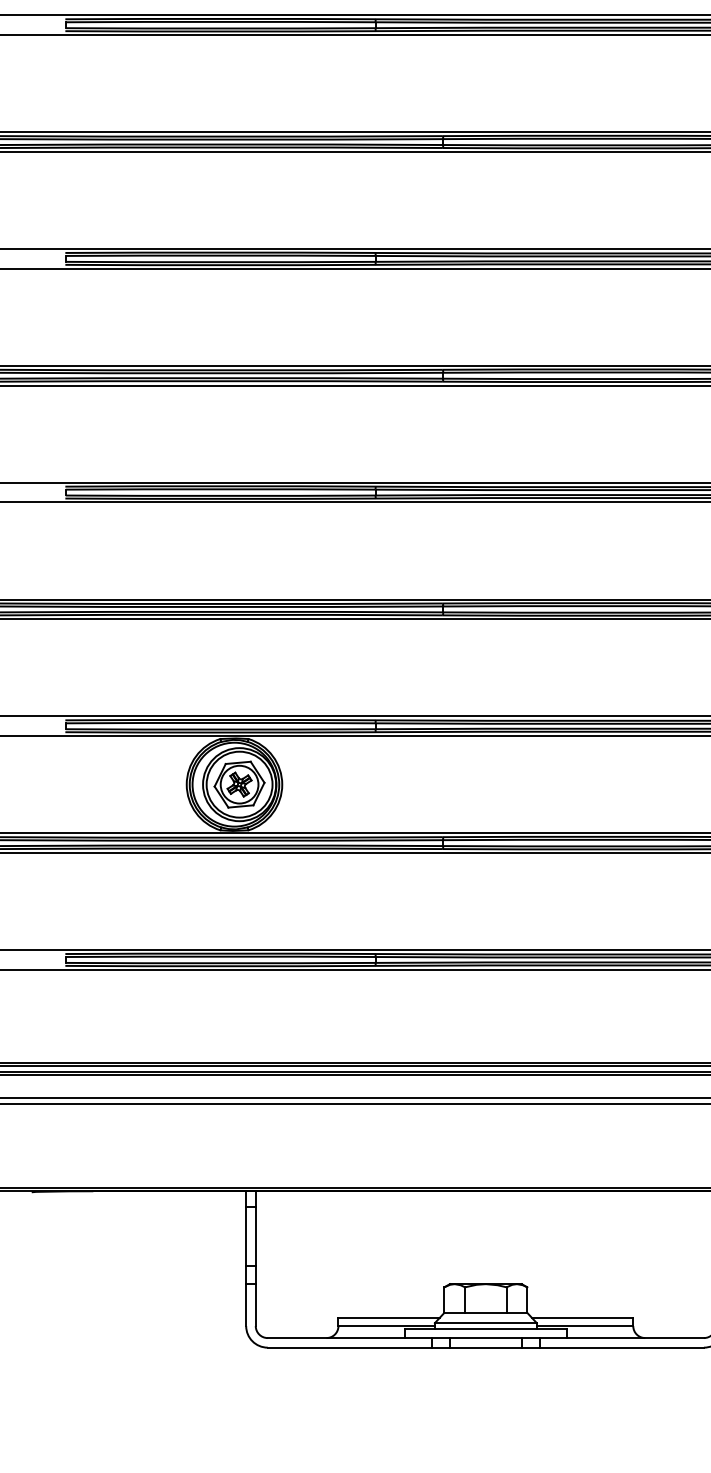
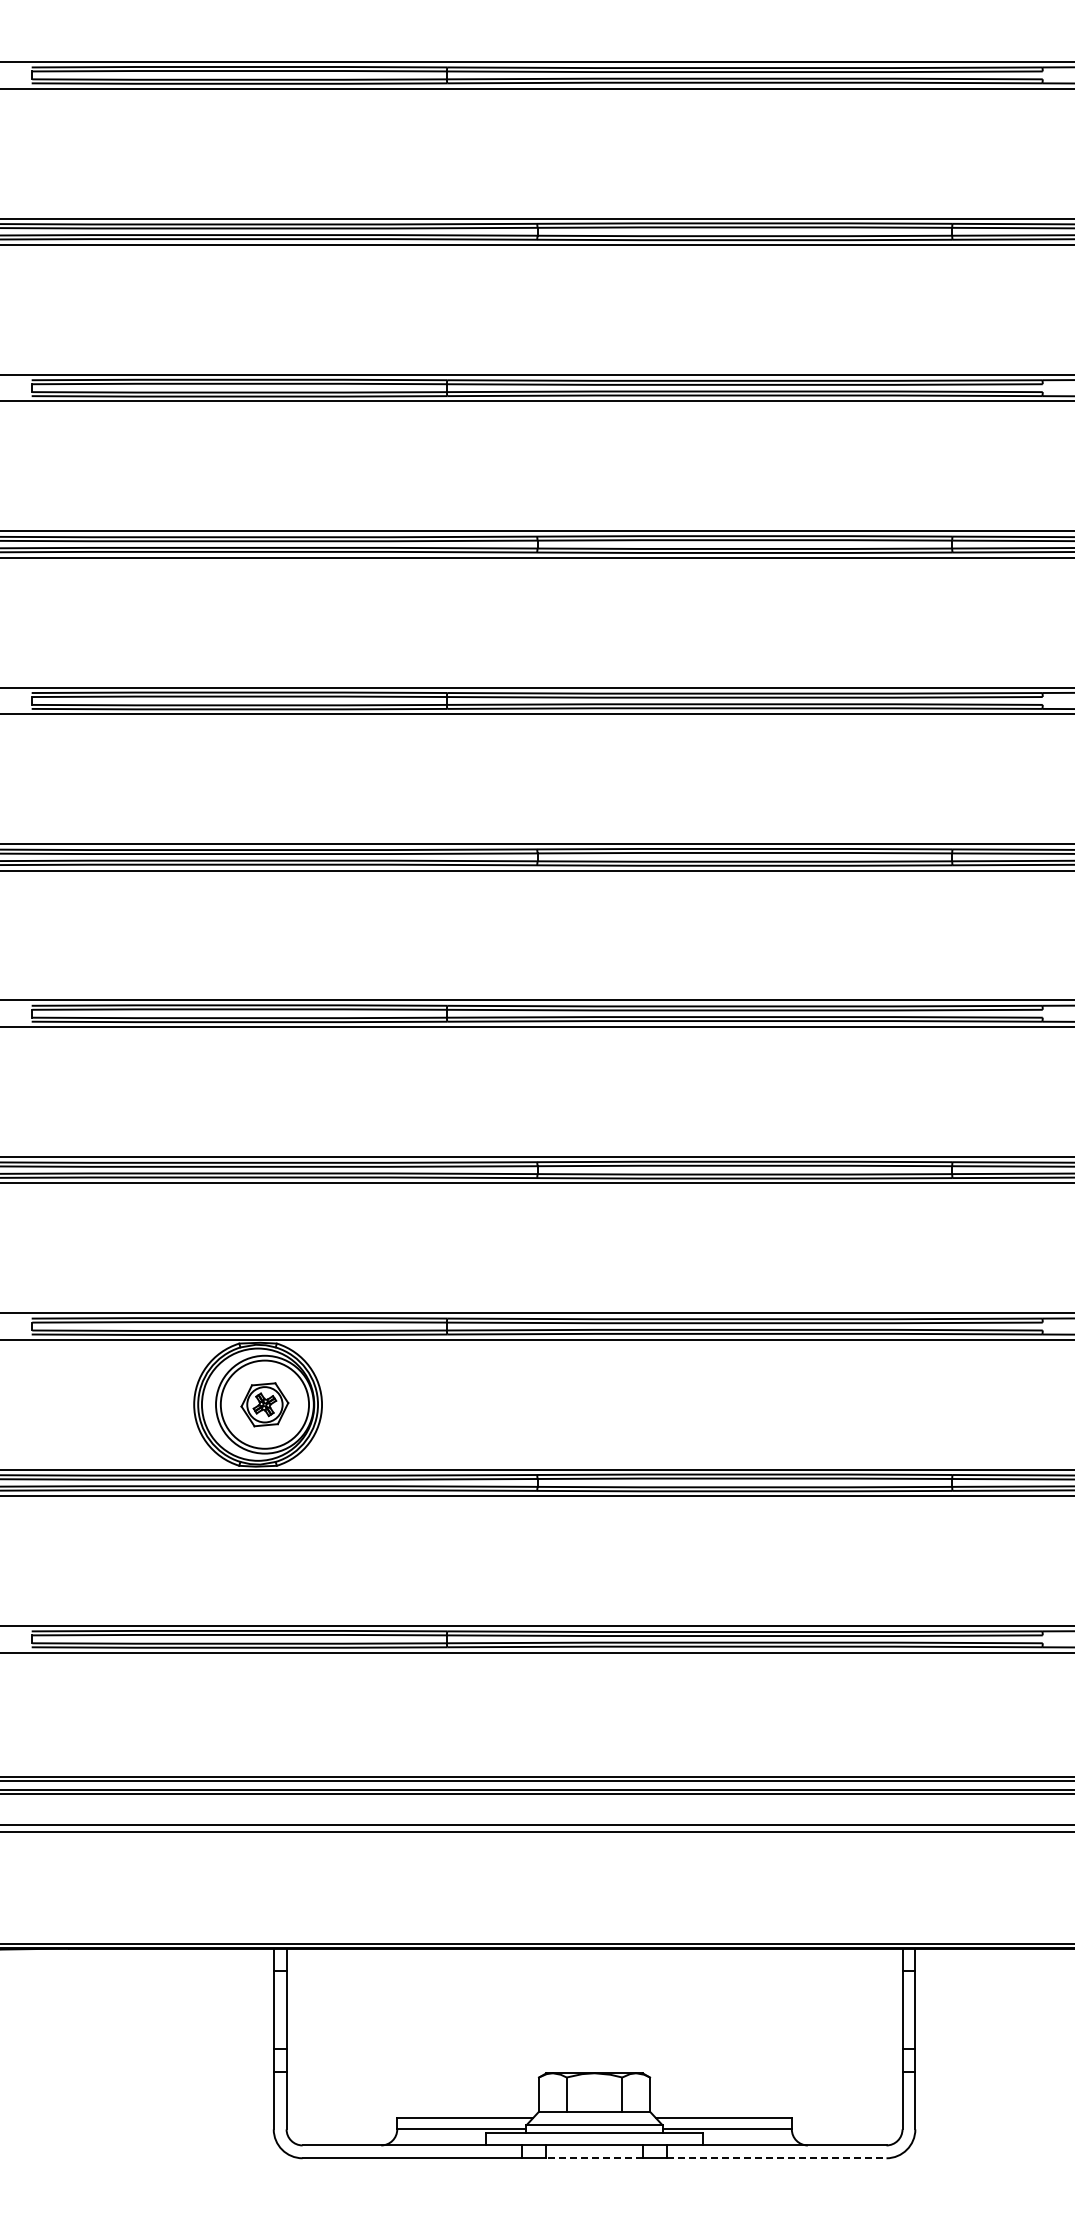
part: (239, 784) -> (264, 1404), size x0.7
line: (485, 1347) -> (594, 2158), solid -> dashed
line: (621, 1347) -> (776, 2158), solid -> dashed

